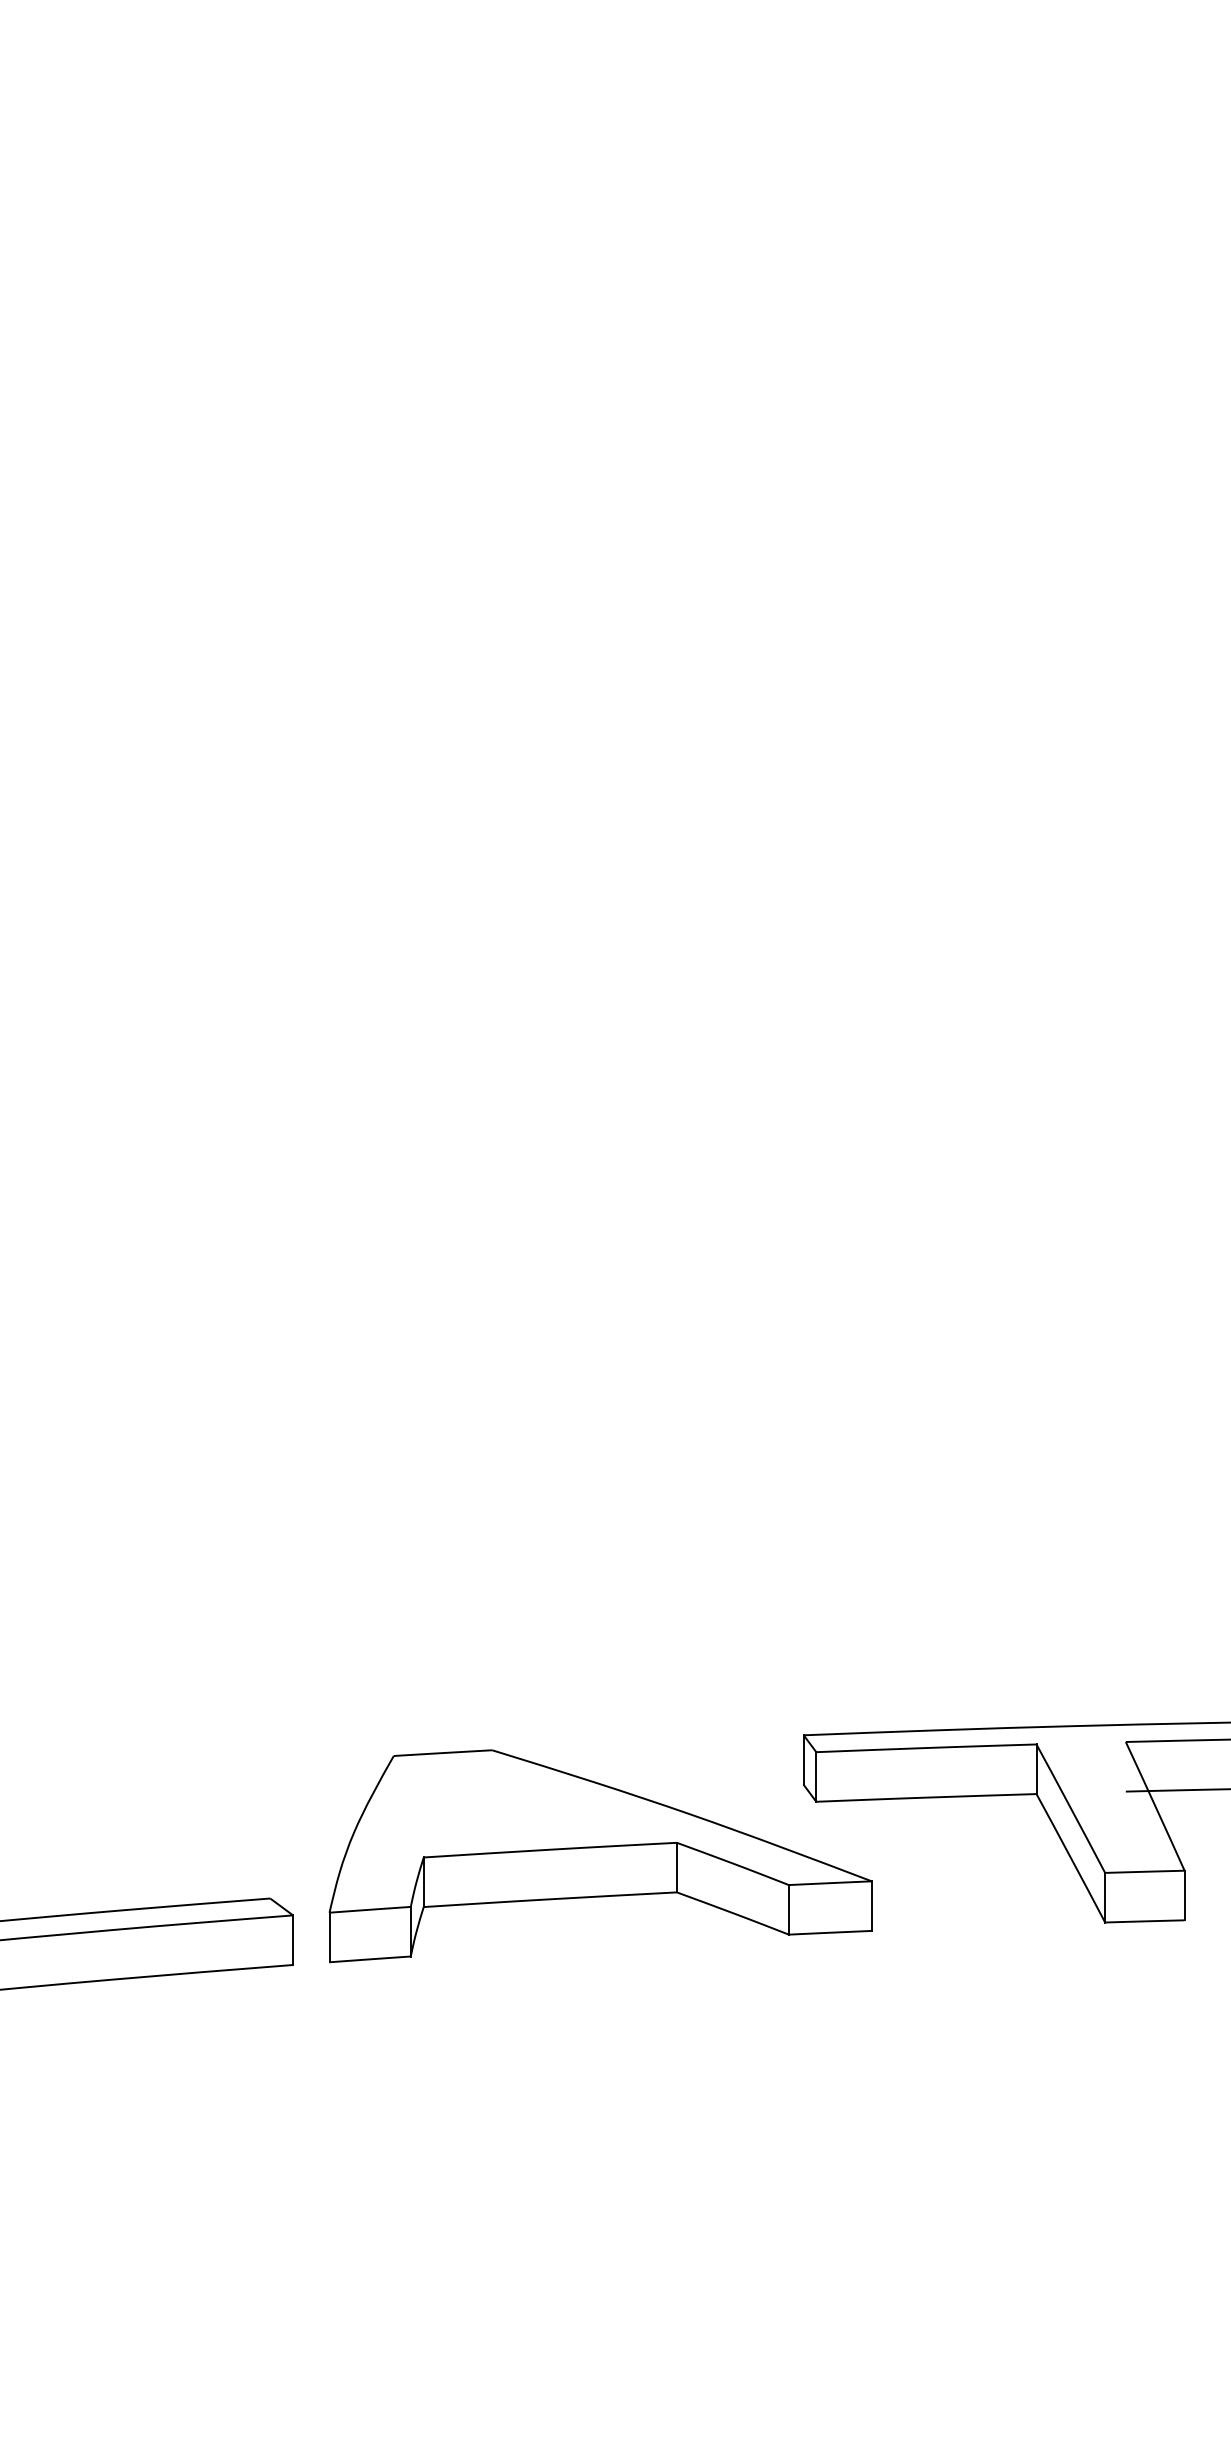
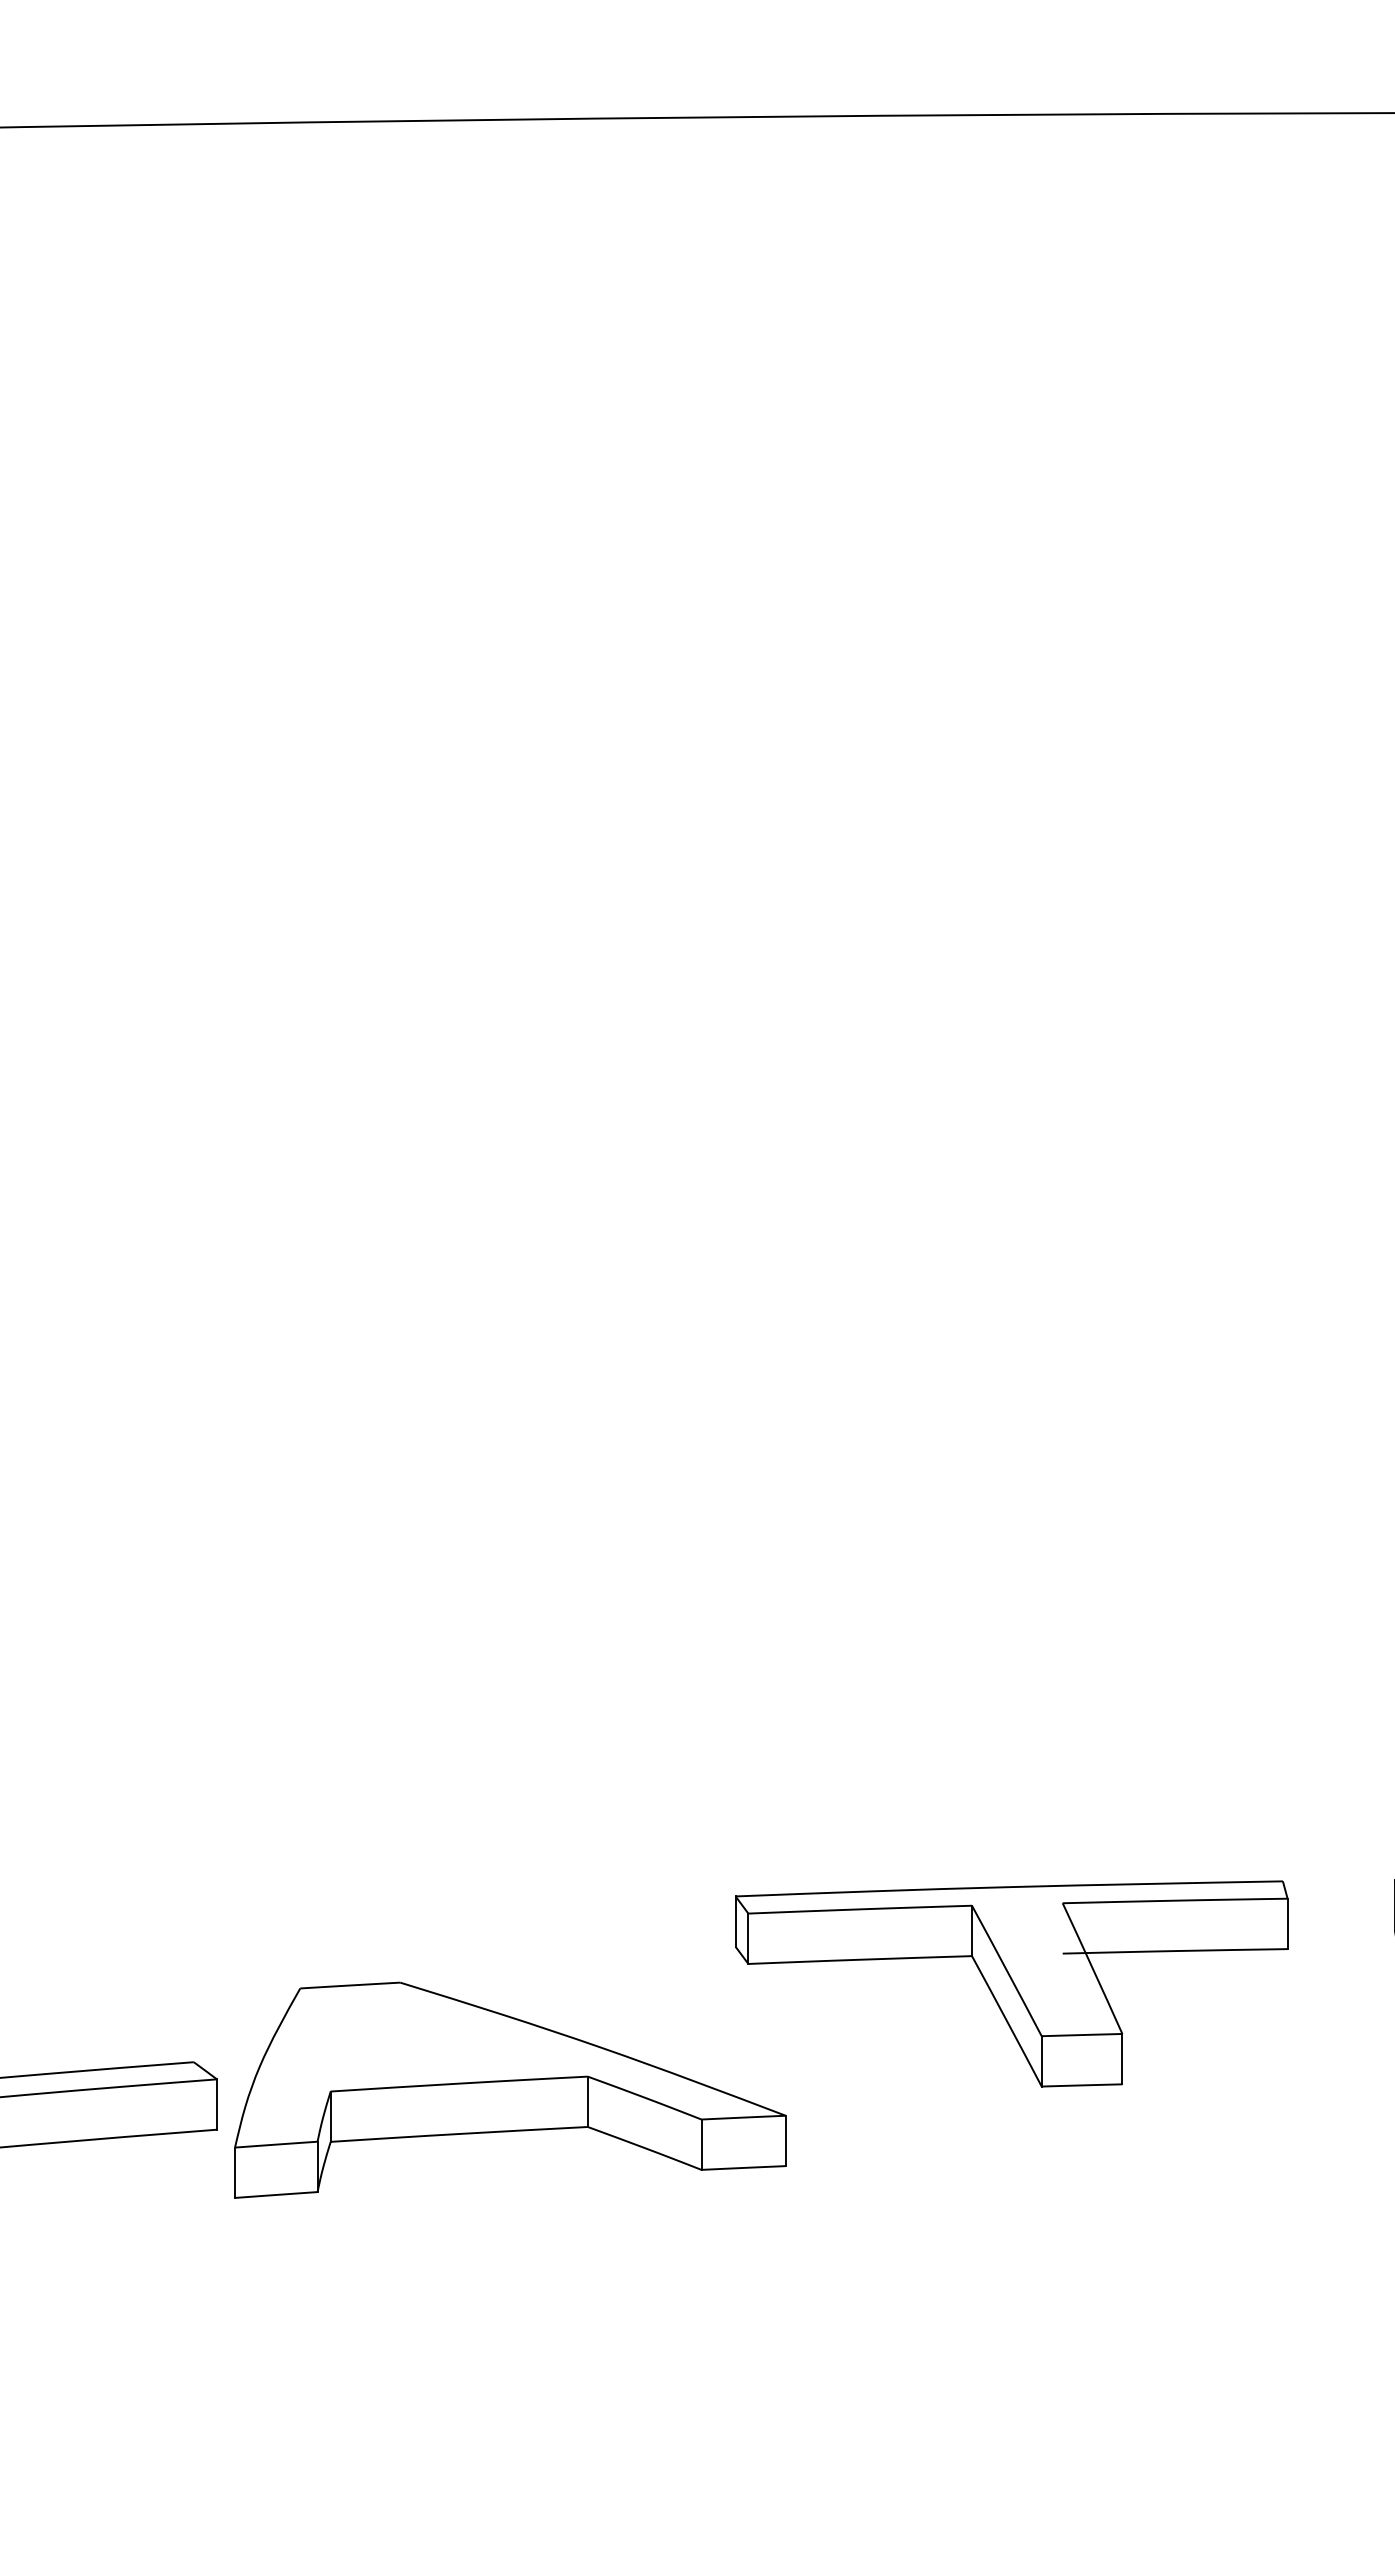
part: (600, 1855) -> (510, 2089), moved

